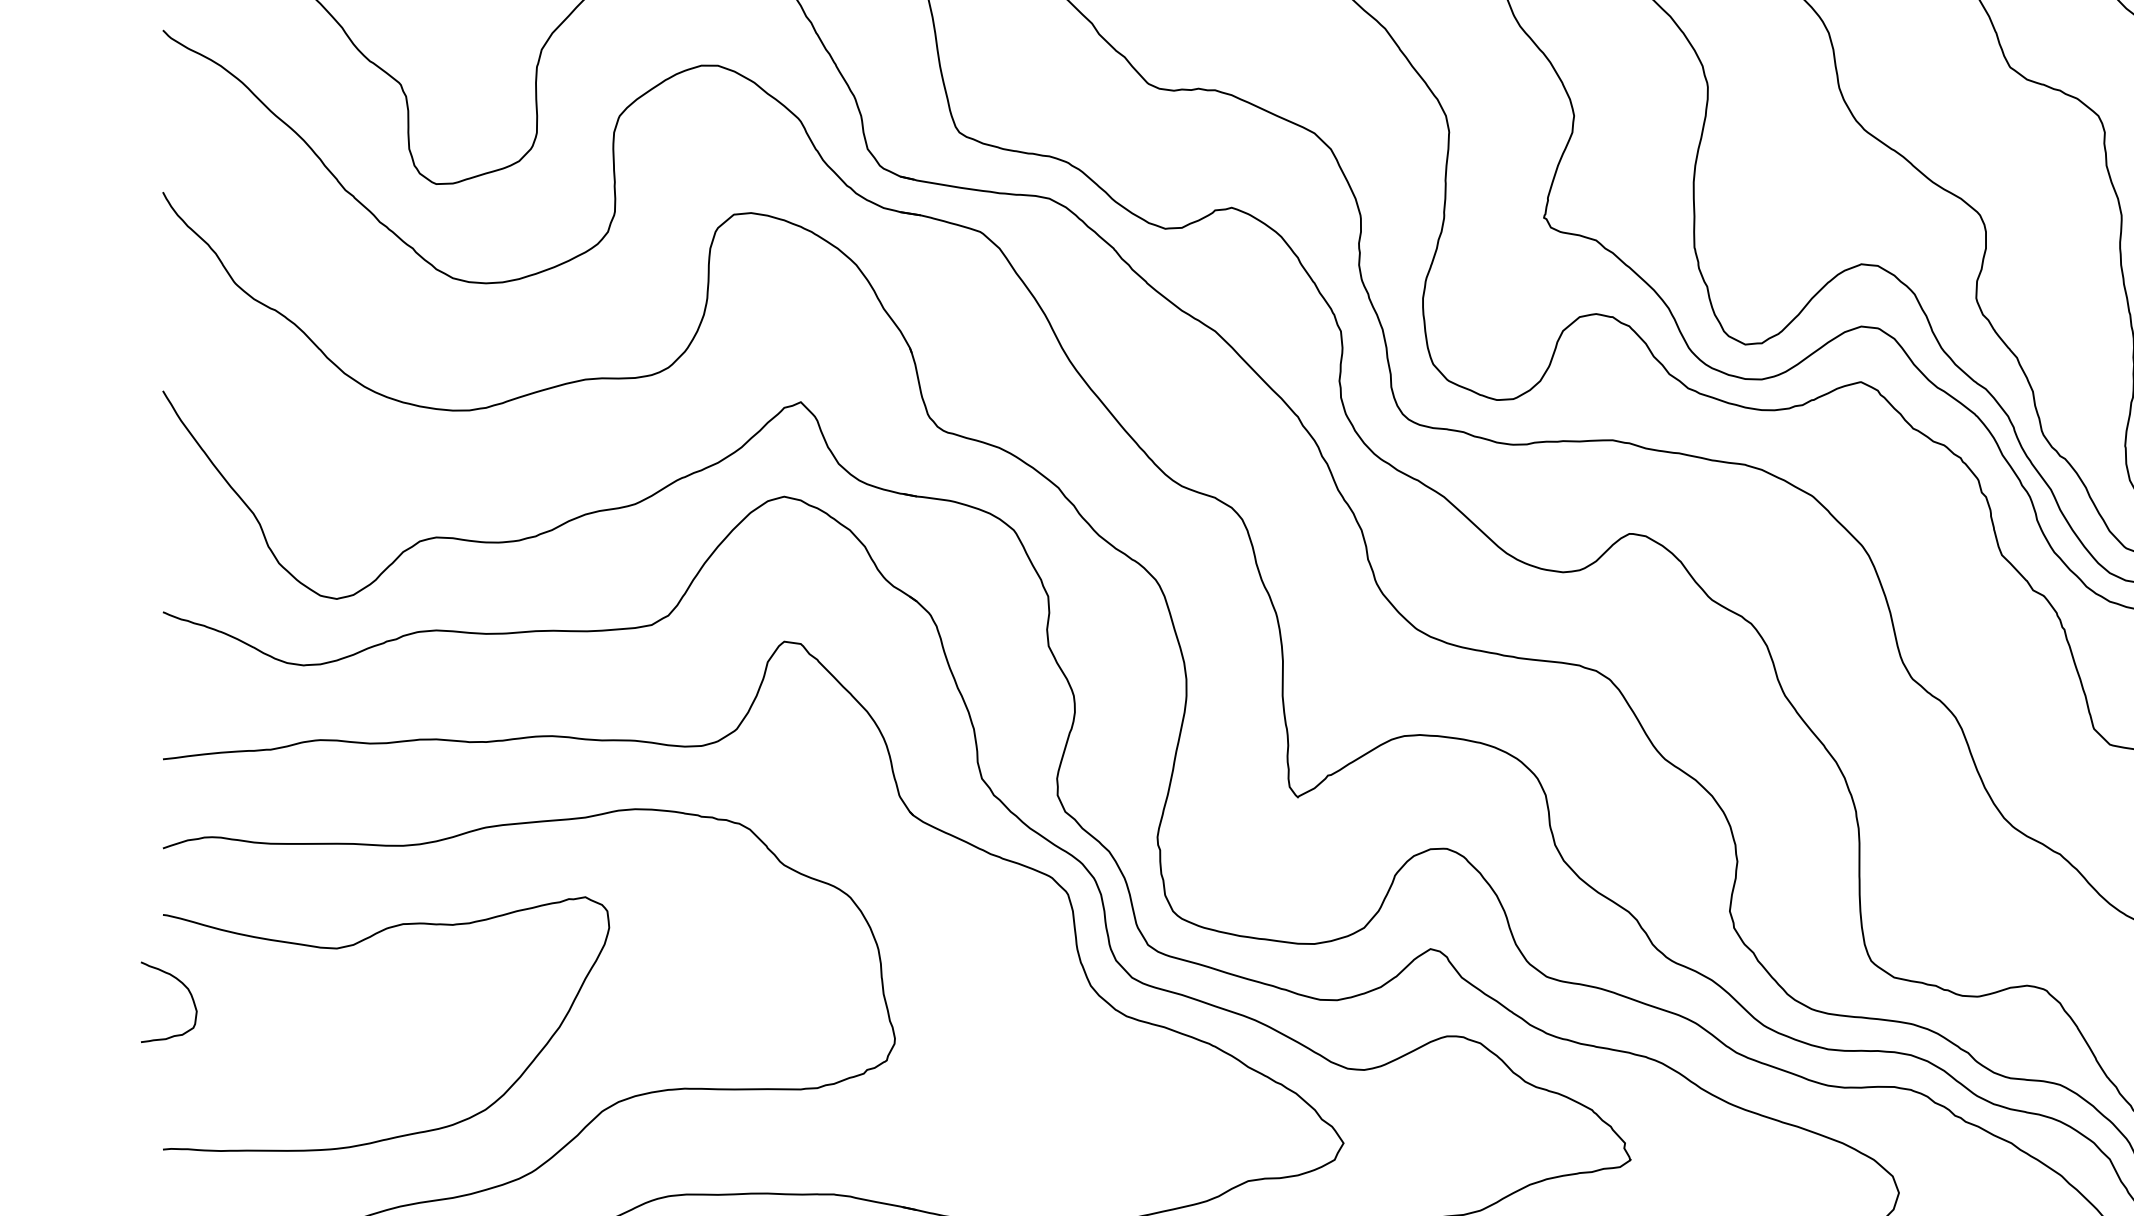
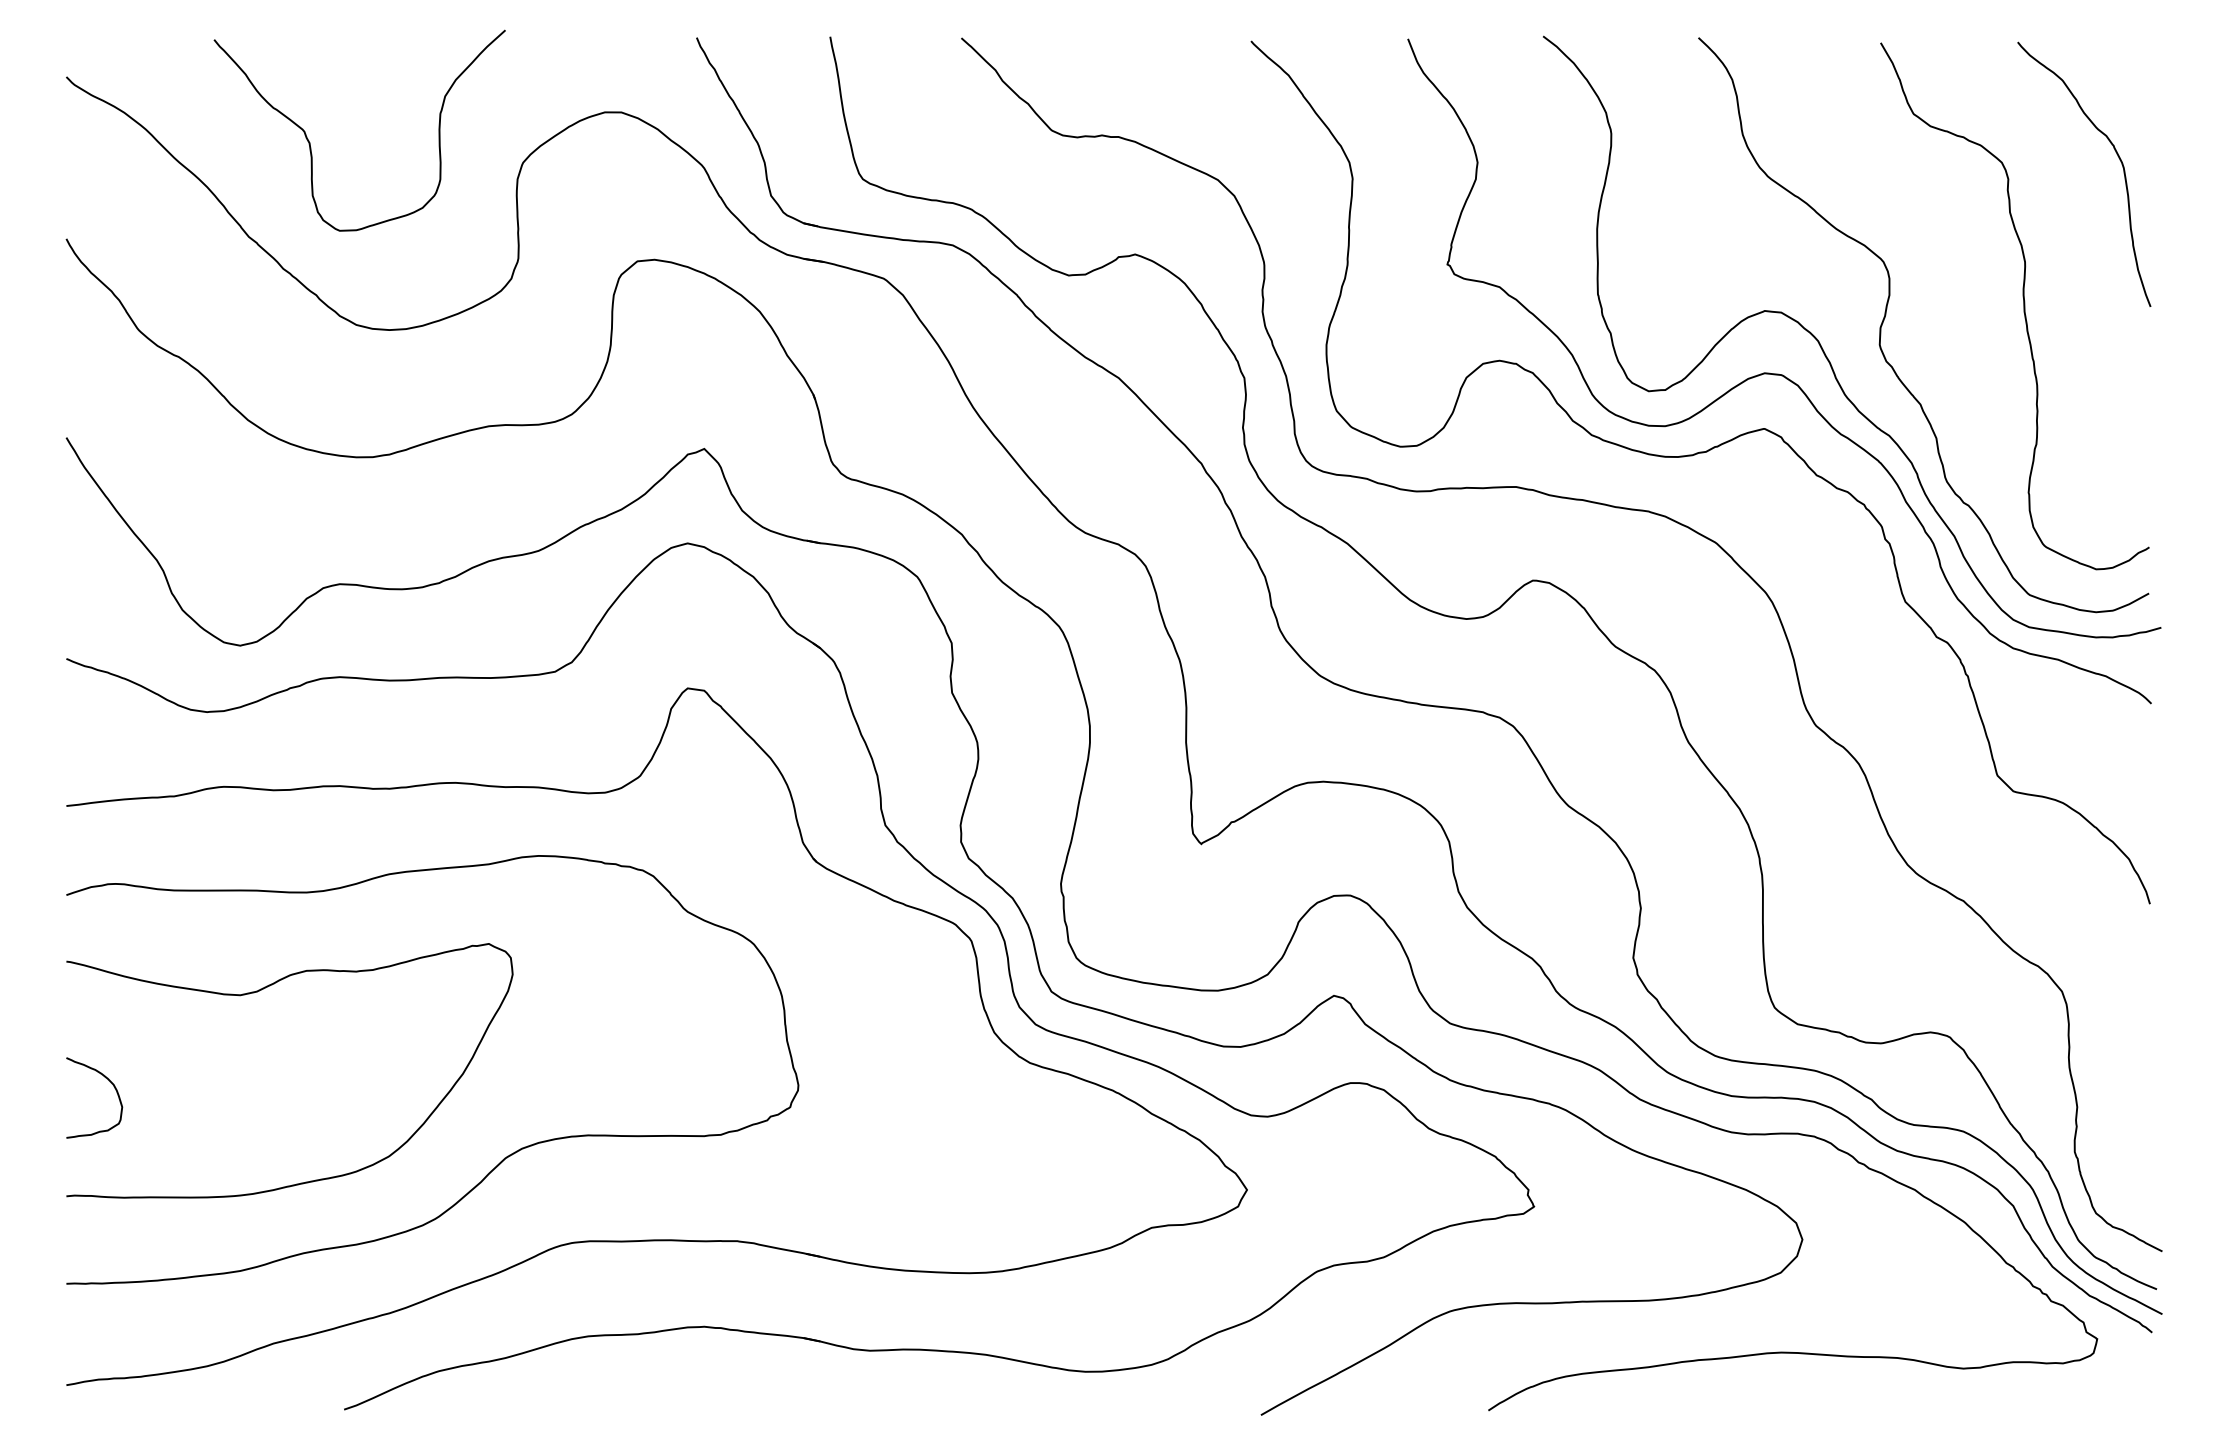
curve: (184, 985) -> (109, 1081), moved

